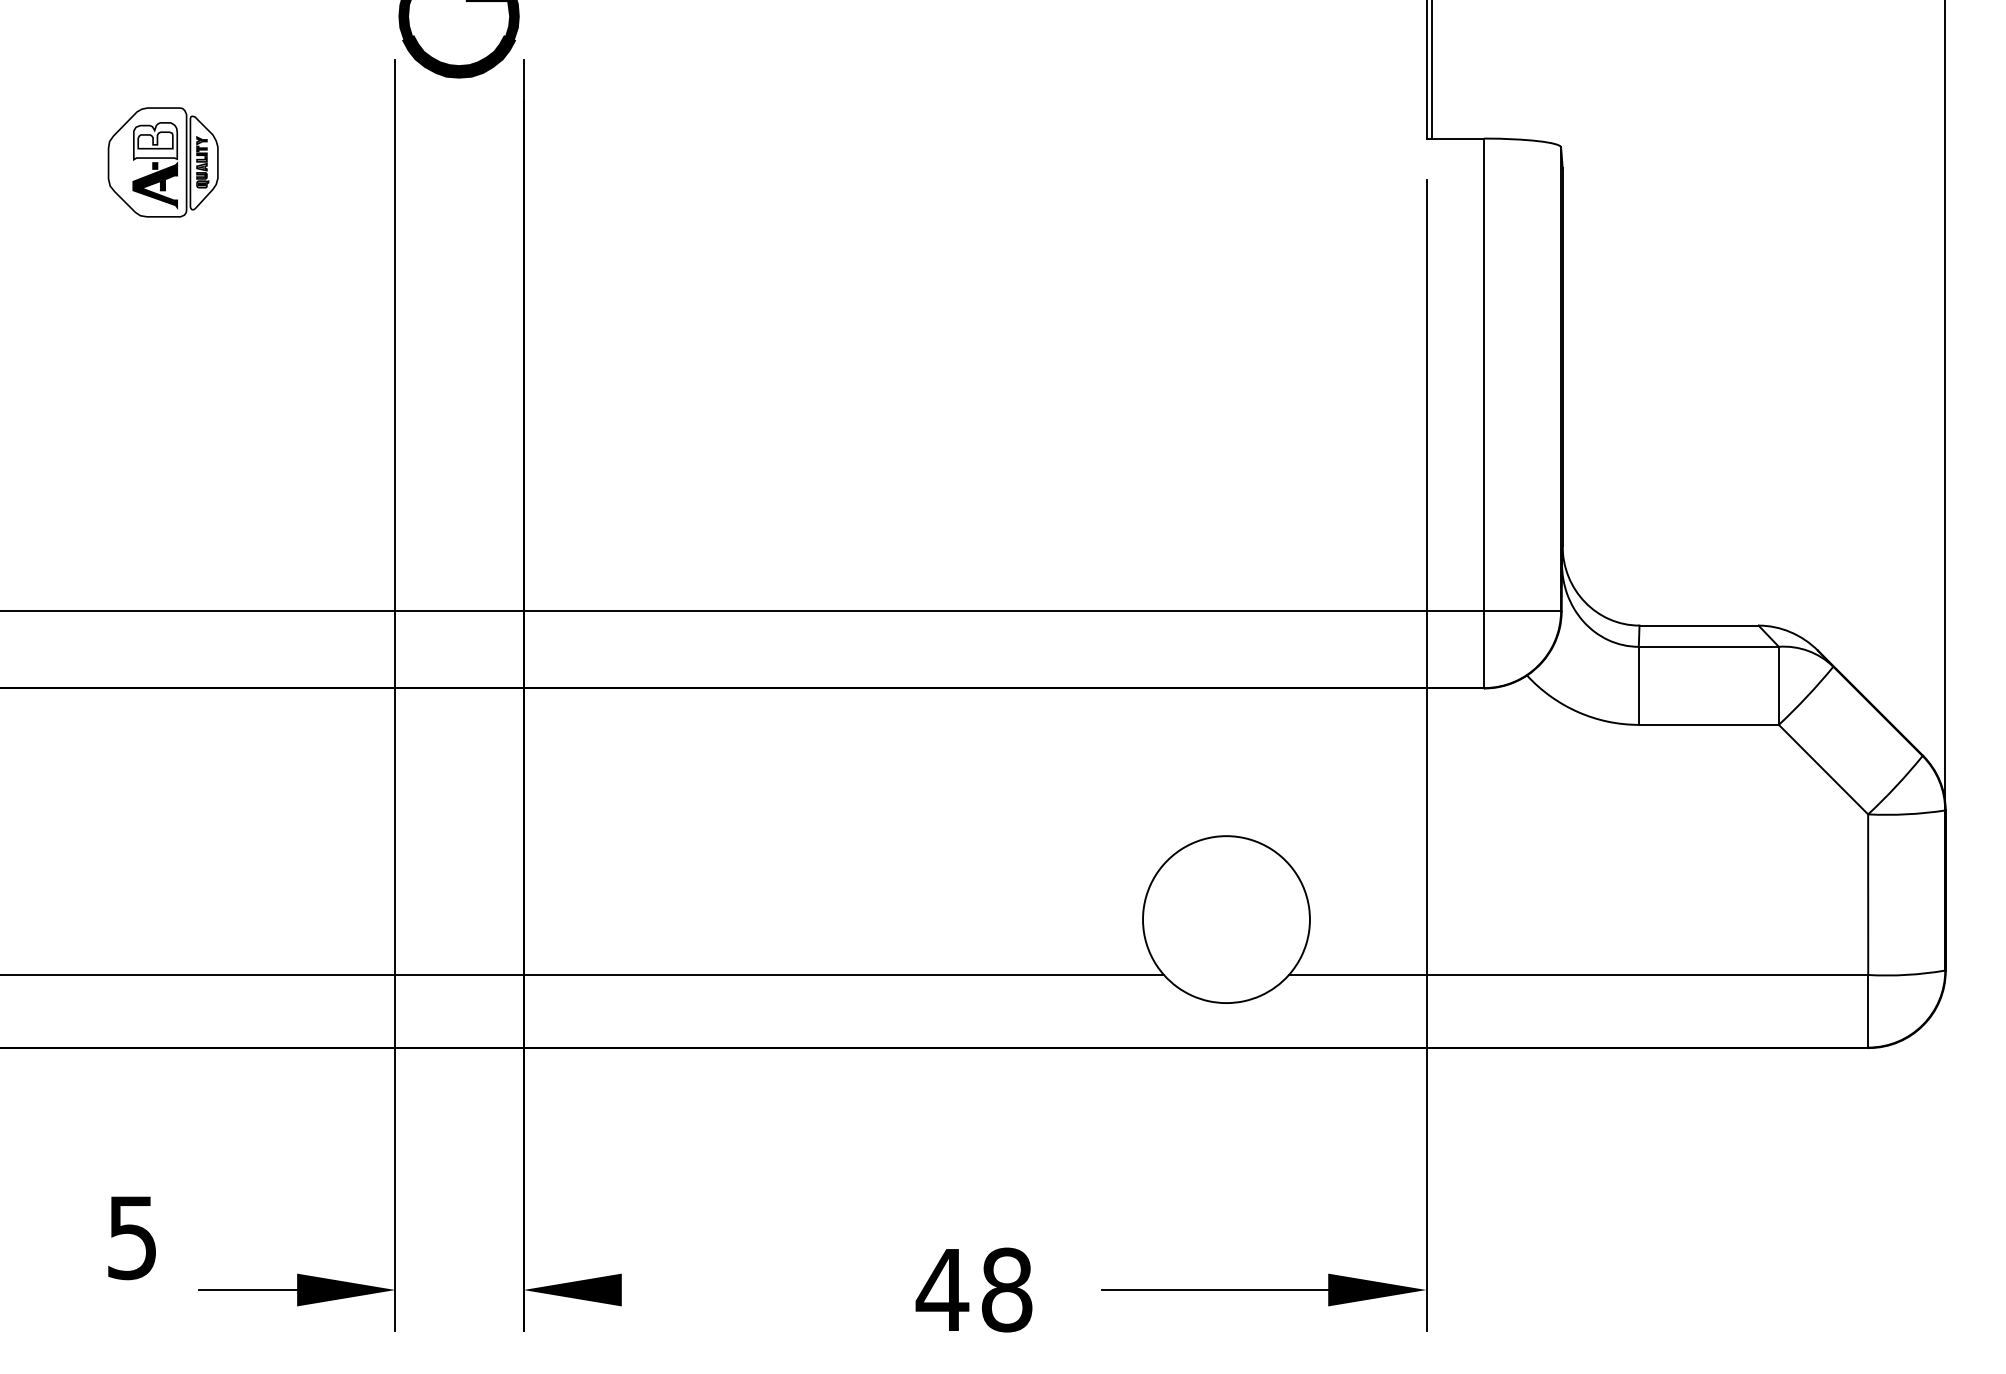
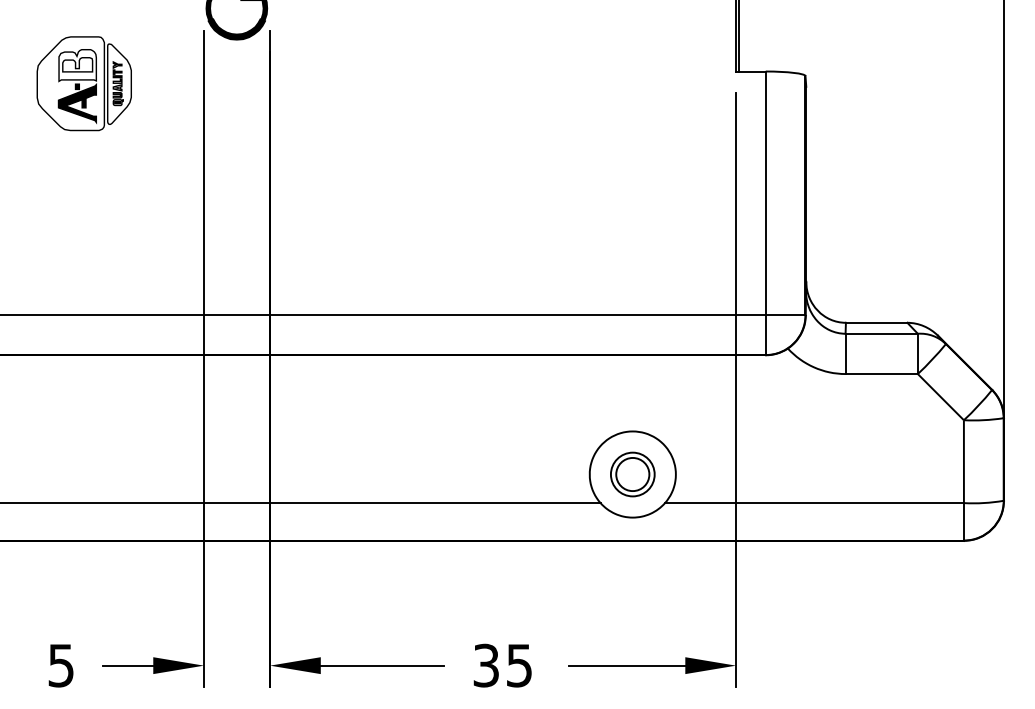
part: (161, 161) -> (83, 83), size x1.67
part: (1225, 919) -> (632, 474), added
text: (130, 1237) -> (60, 665), moved
line: (741, 1289) -> (382, 665), added
text: (973, 1289) -> (502, 665), 48 -> 35

